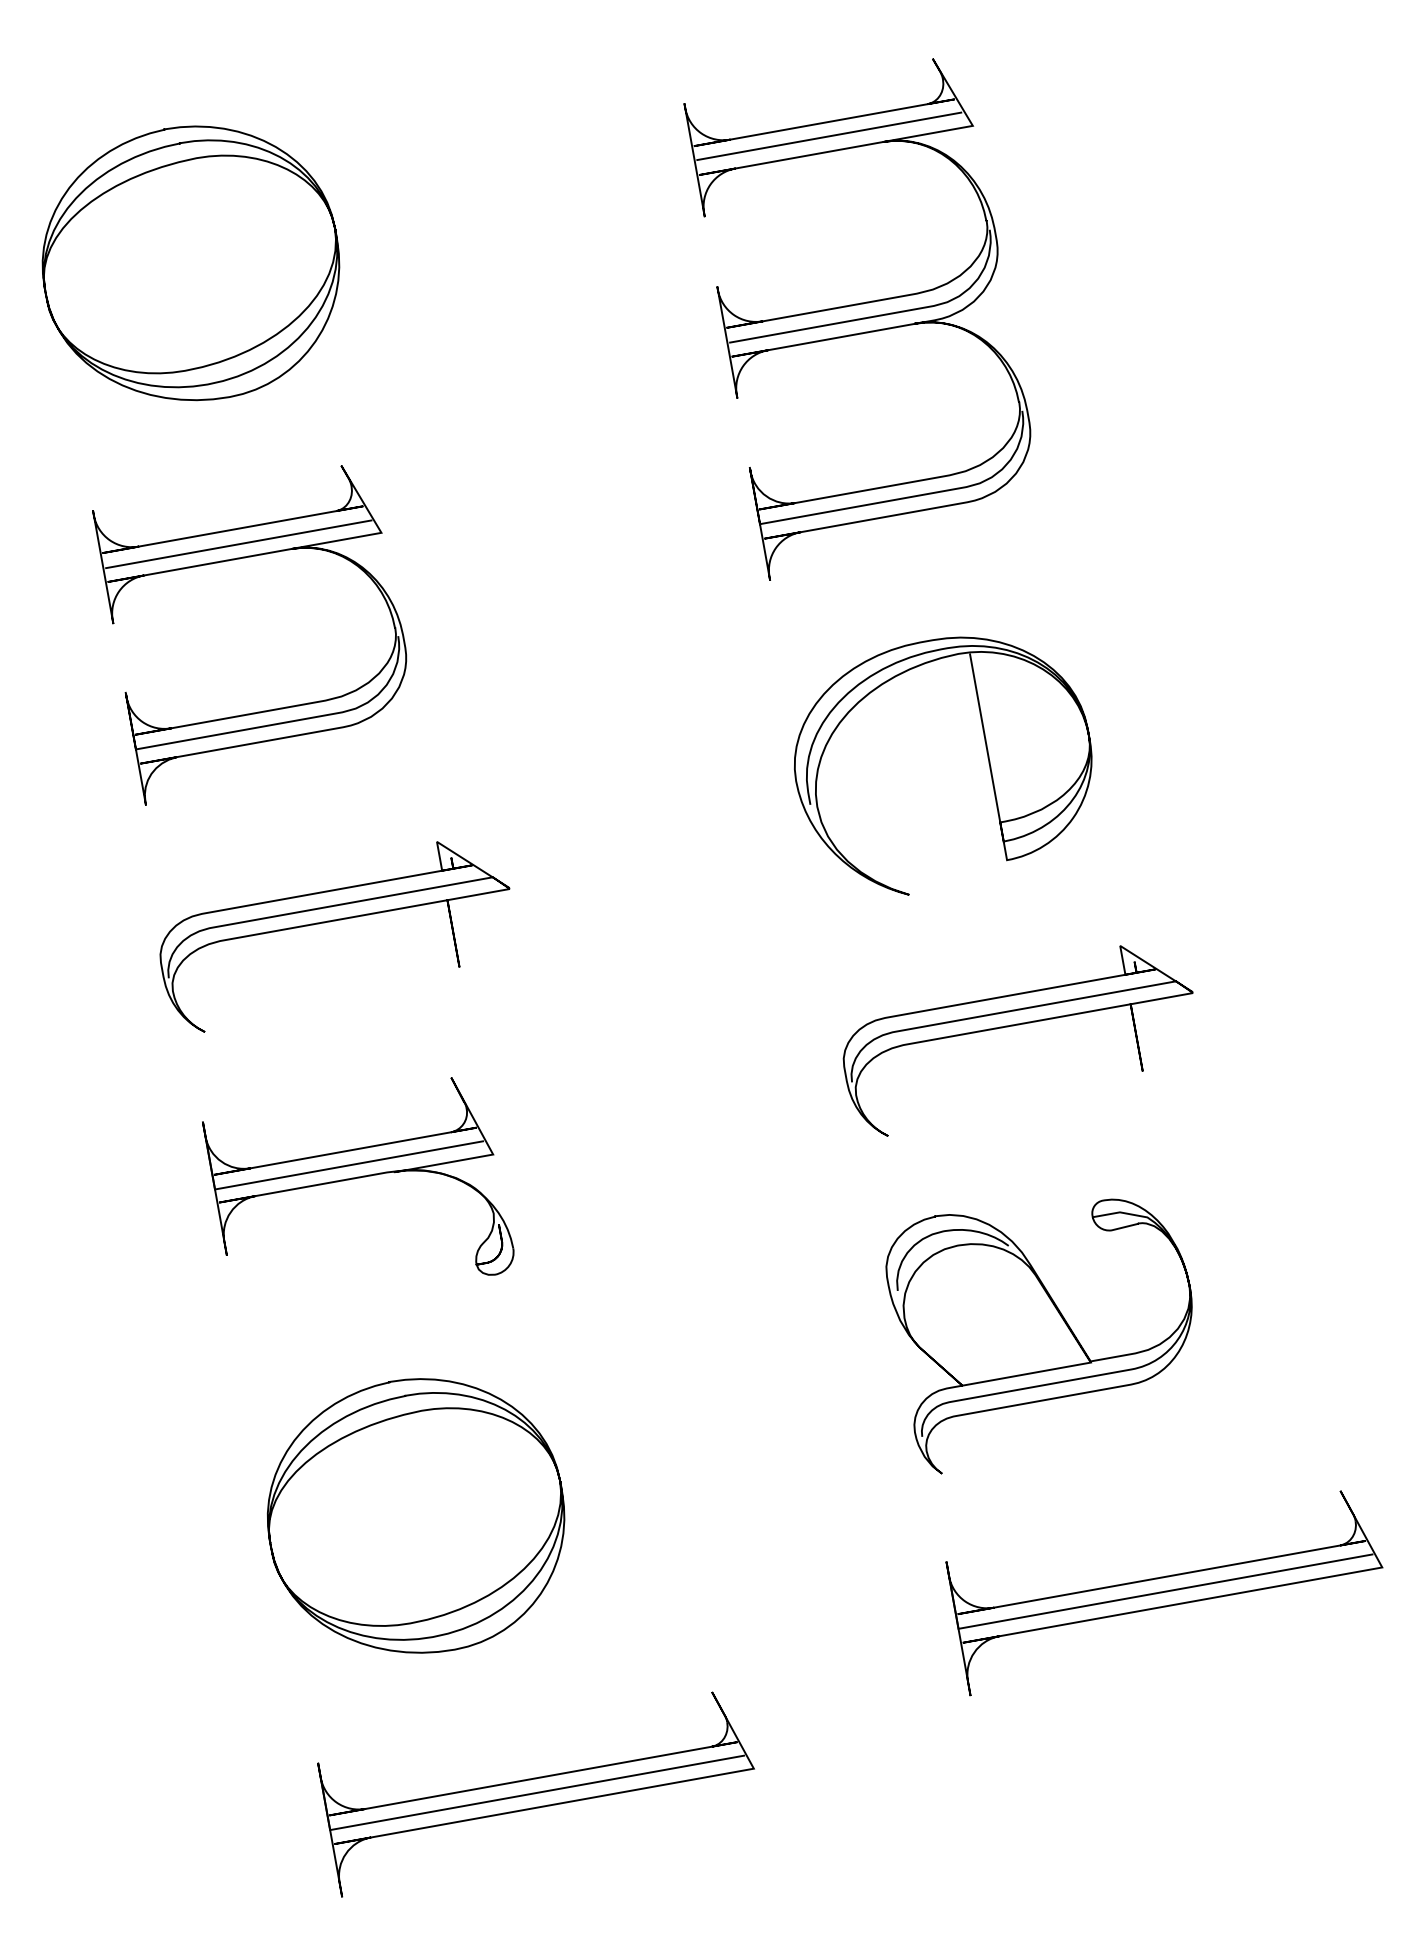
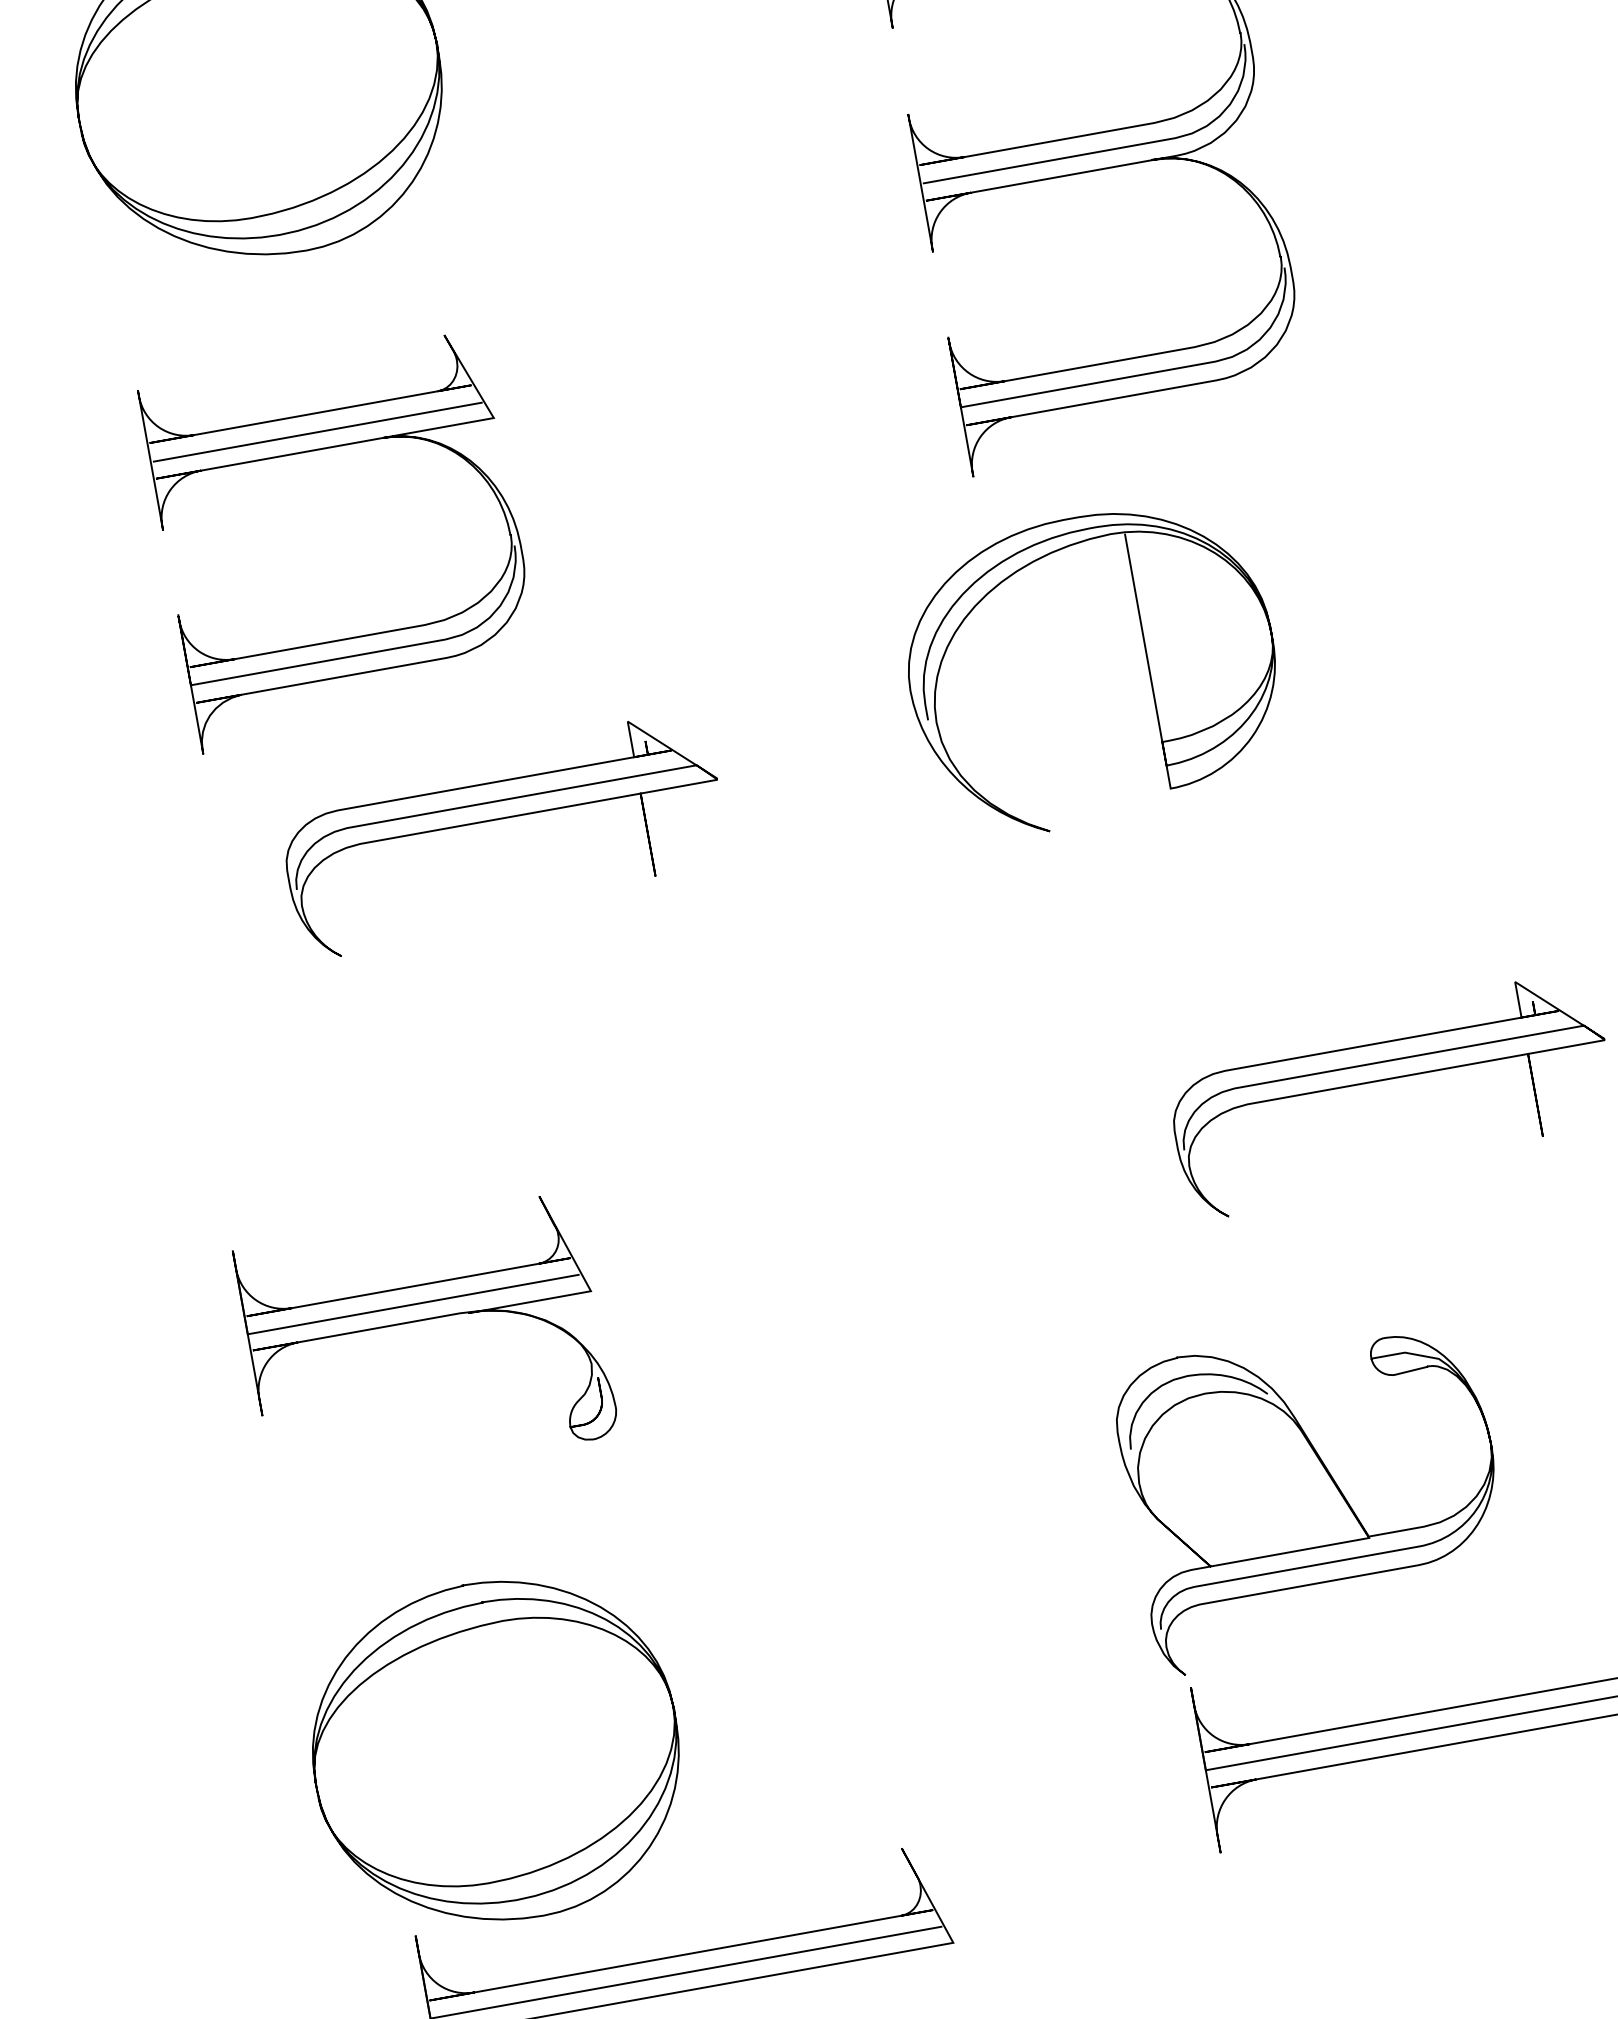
curve: (987, 758) -> (1146, 663), moved
curve: (330, 922) -> (496, 821), moved
curve: (1013, 1026) -> (1383, 1081), moved
part: (358, 1176) -> (424, 1318), moved
part: (1038, 1336) -> (1304, 1505), moved
curve: (385, 1421) -> (458, 1634), moved

